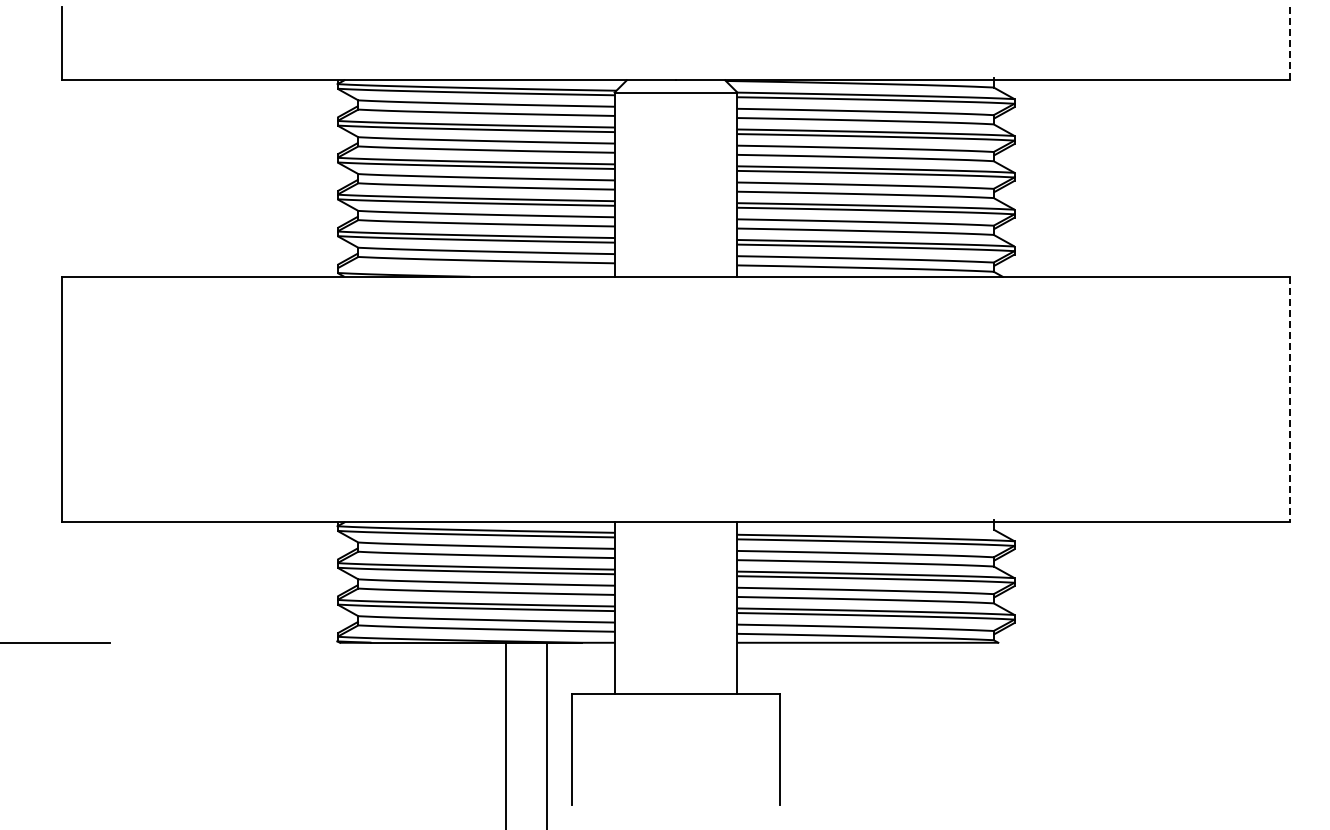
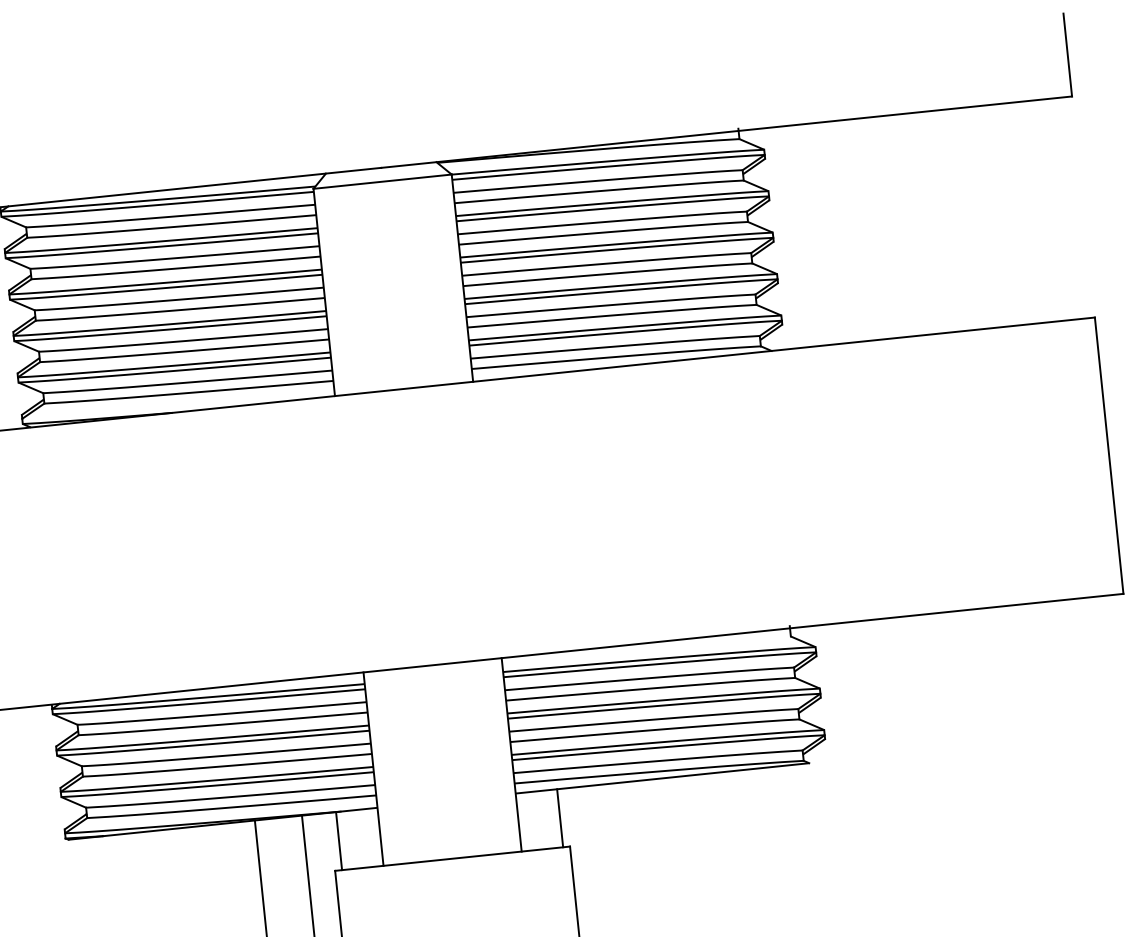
line: (1290, 43) -> (1068, 55), dashed -> solid
line: (1290, 399) -> (1109, 455), dashed -> solid
line: (577, 668) -> (338, 841), added
line: (774, 668) -> (560, 818), added

